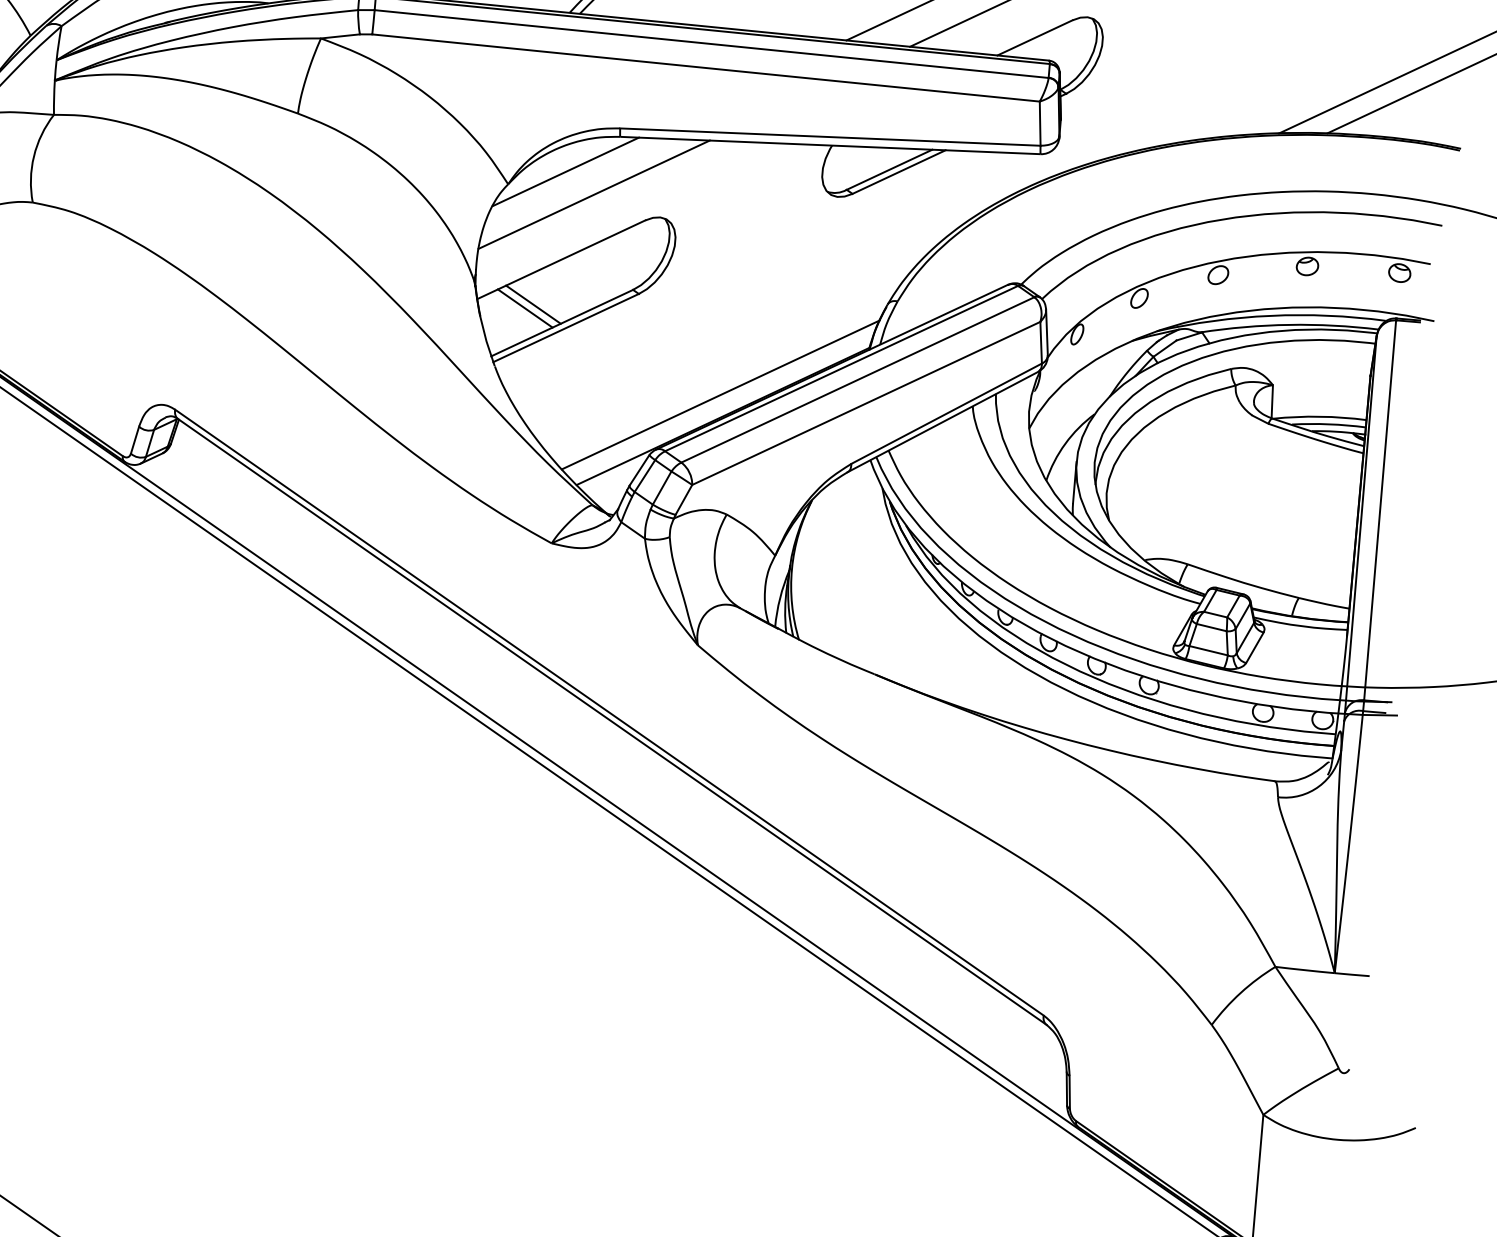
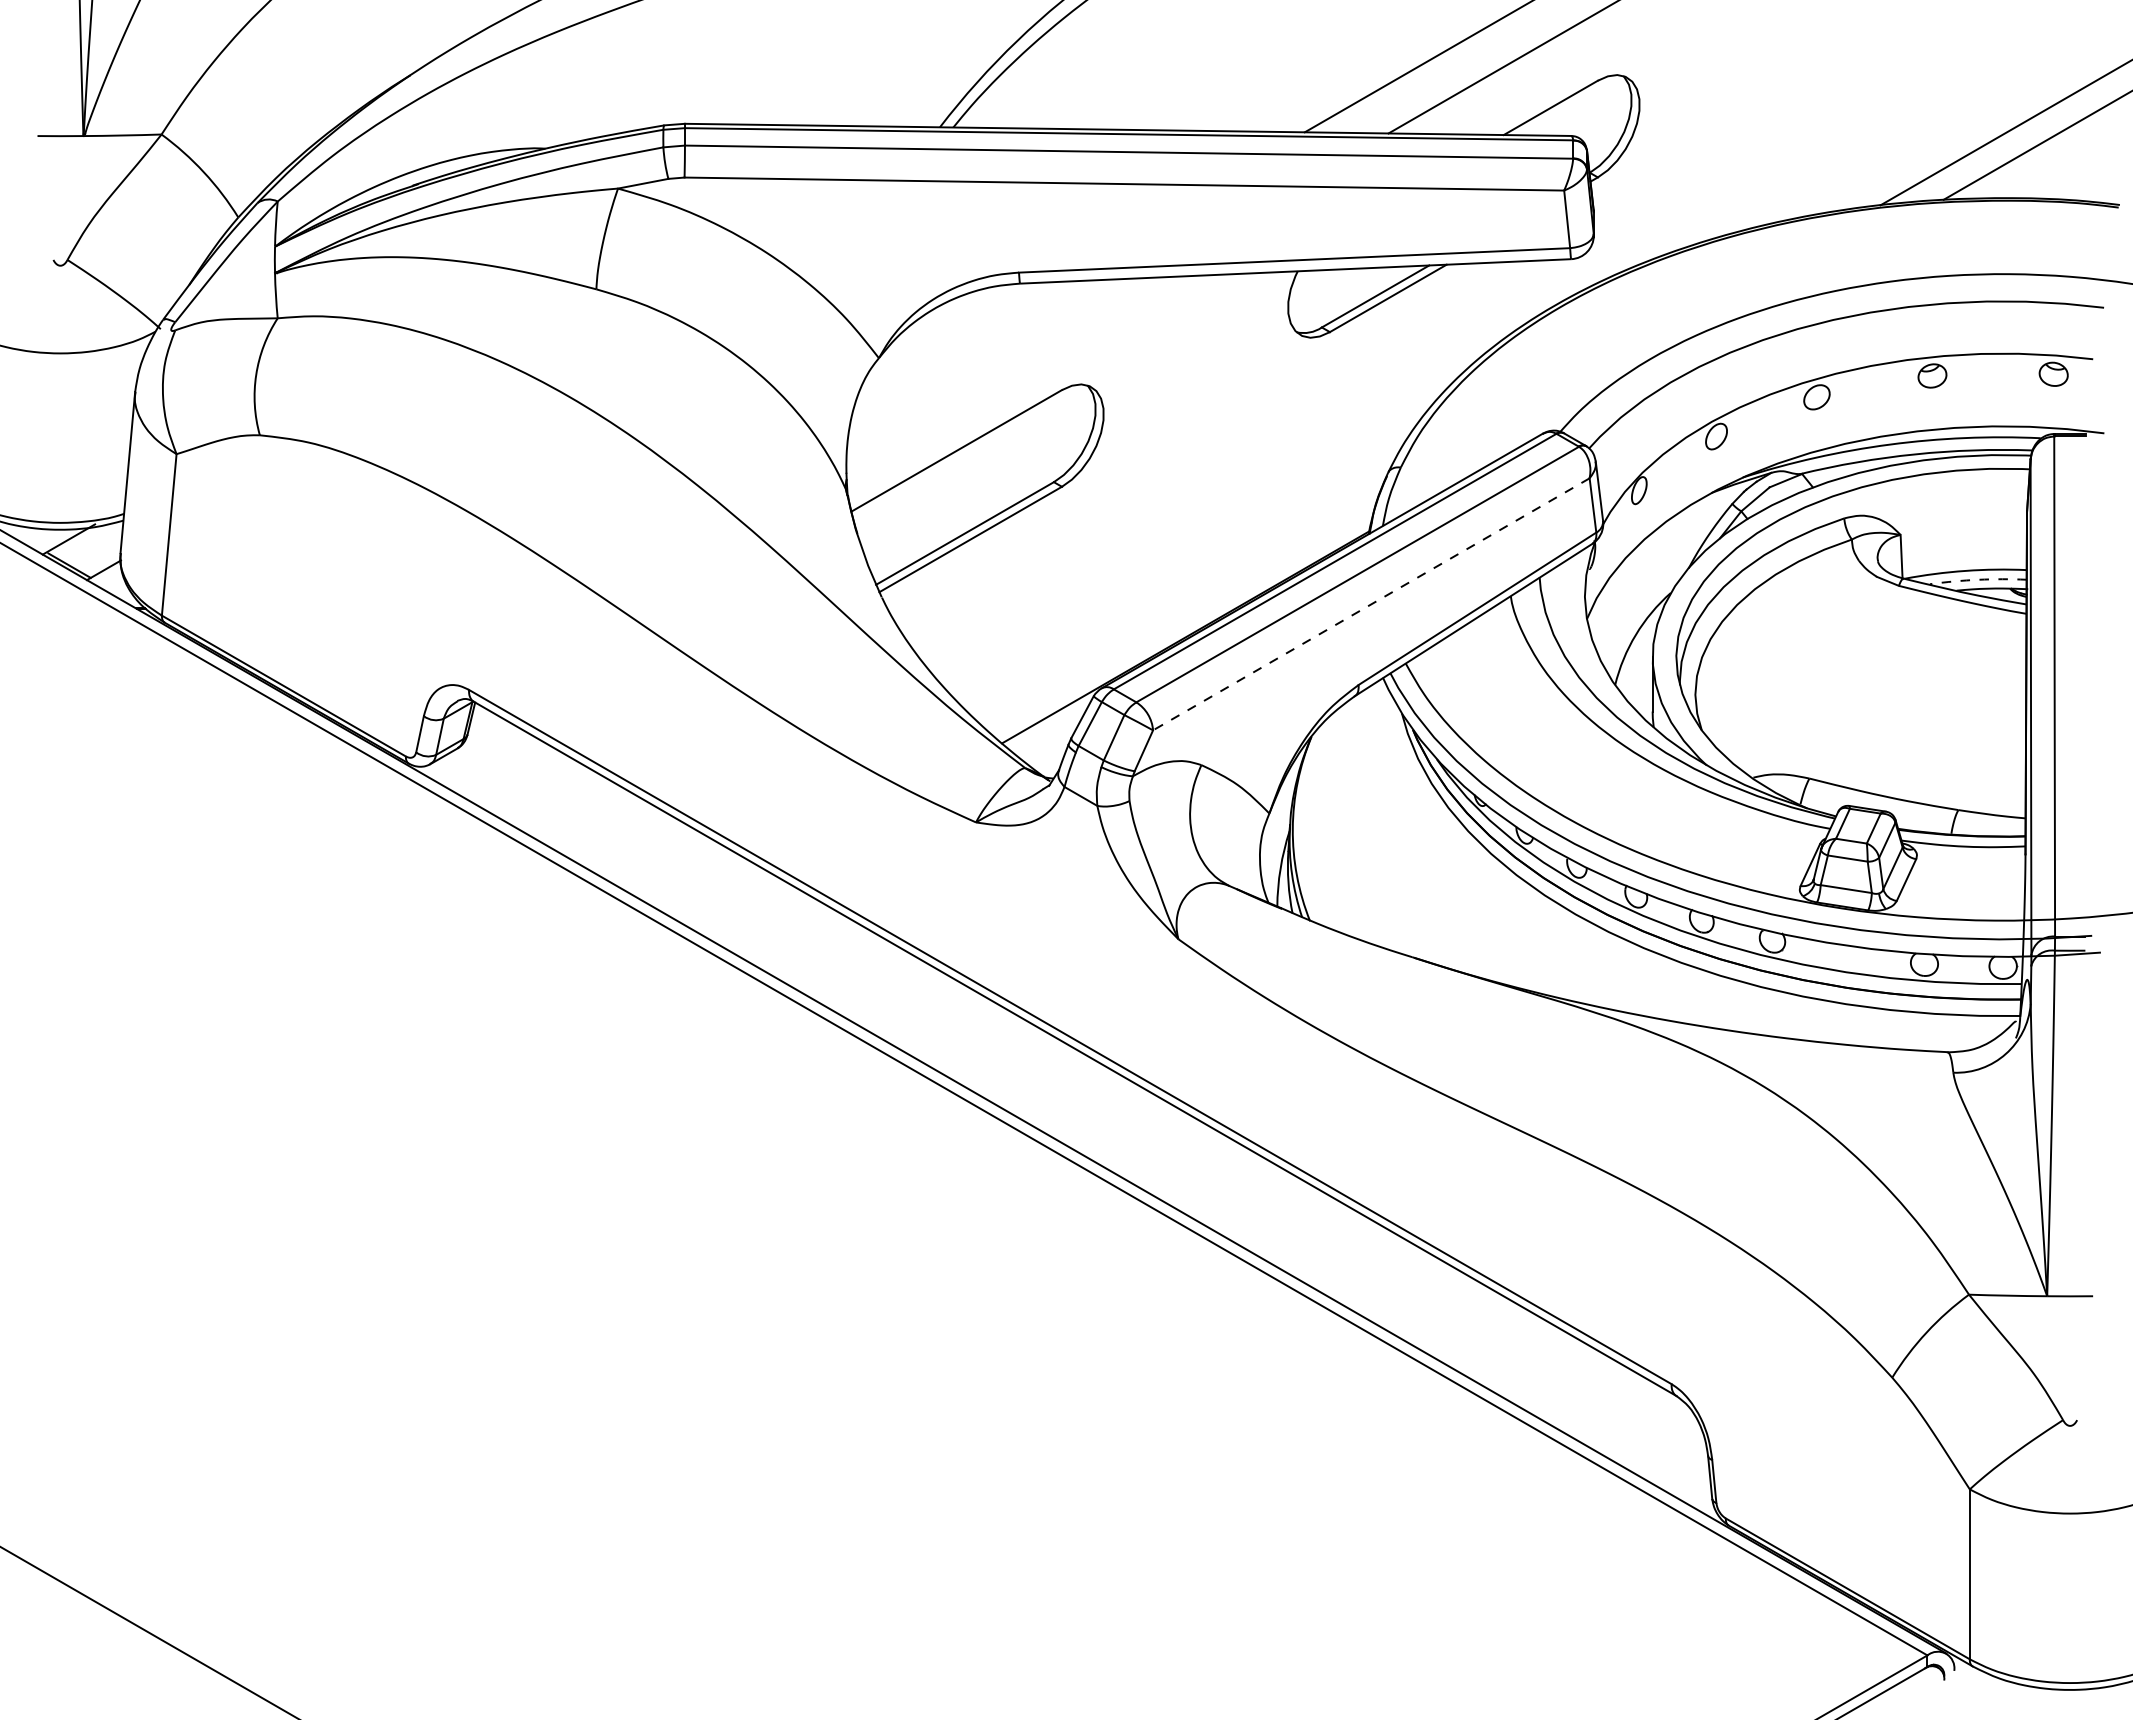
line: (565, 171) -> (952, 335), removed
line: (594, 194) -> (992, 361), removed
line: (533, 304) -> (925, 512), removed
line: (525, 308) -> (915, 518), removed
line: (720, 394) -> (1179, 609), removed
line: (865, 403) -> (1370, 604), solid -> dashed
arc: (1329, 424) -> (1978, 579), solid -> dashed

